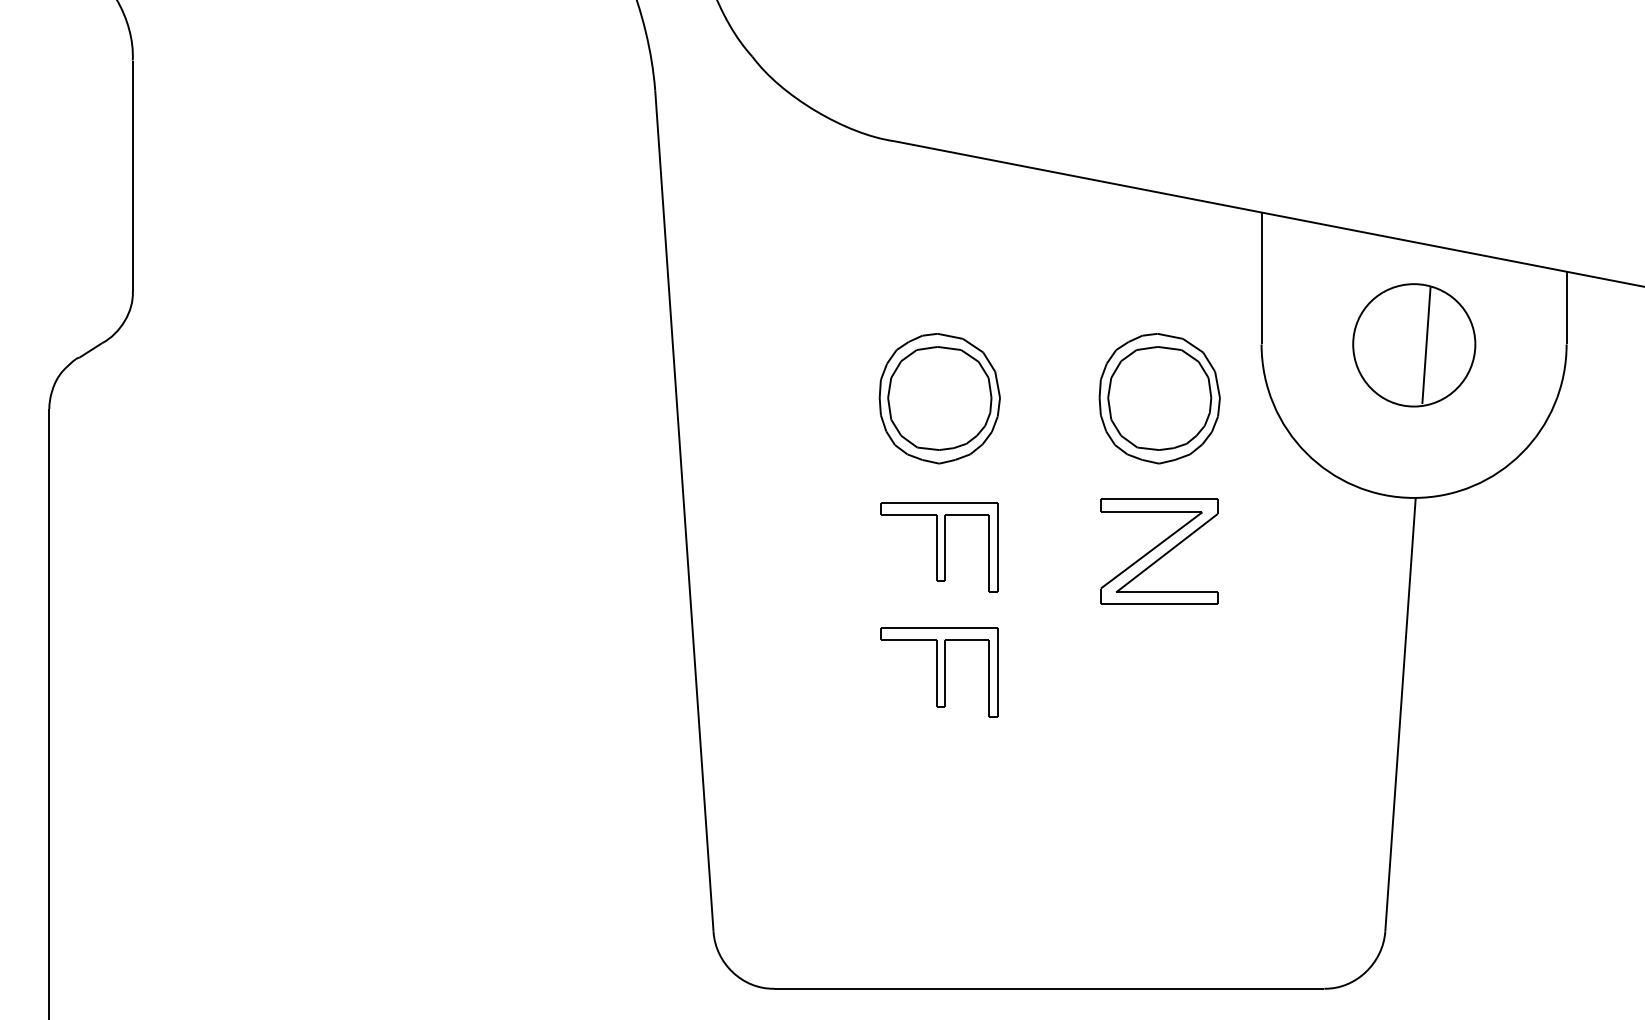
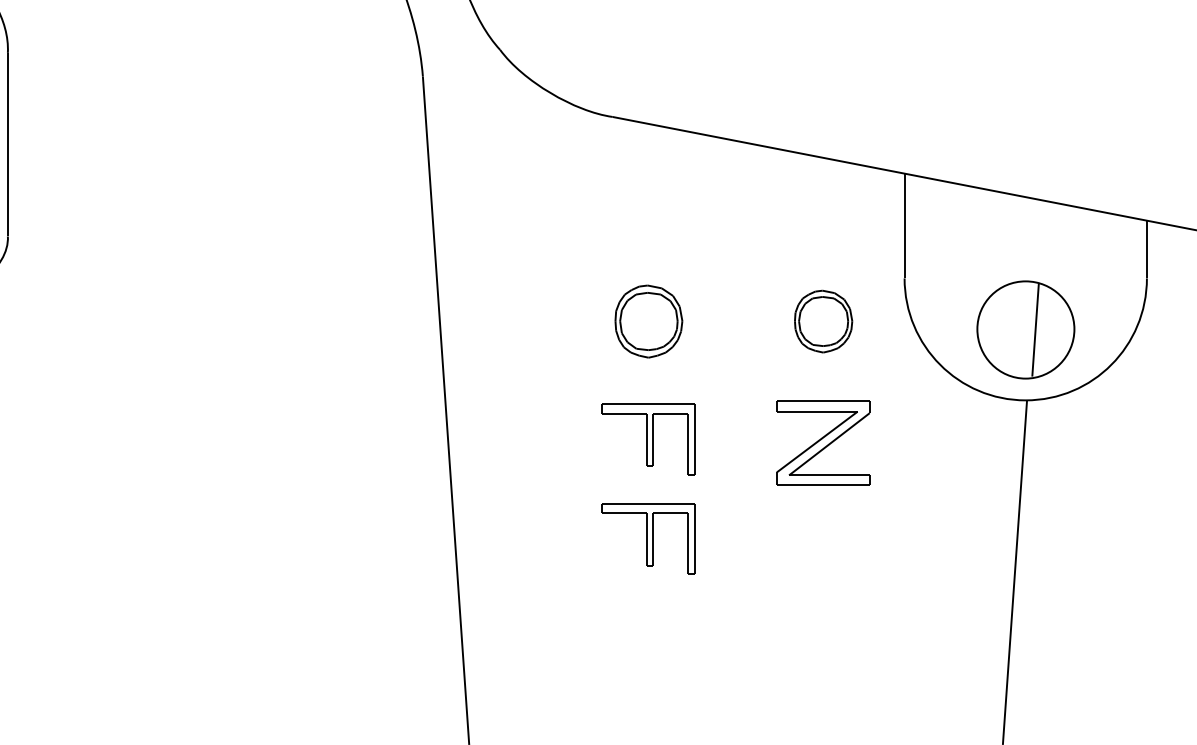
part: (1414, 345) -> (1026, 330), moved
part: (939, 398) -> (648, 321), size x0.7
part: (1159, 398) -> (823, 321), size x0.6

